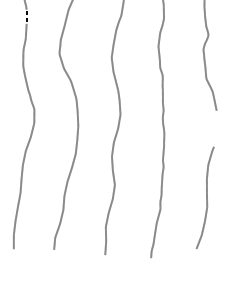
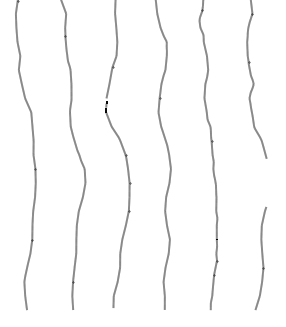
curve: (205, 197) -> (261, 258), moved

